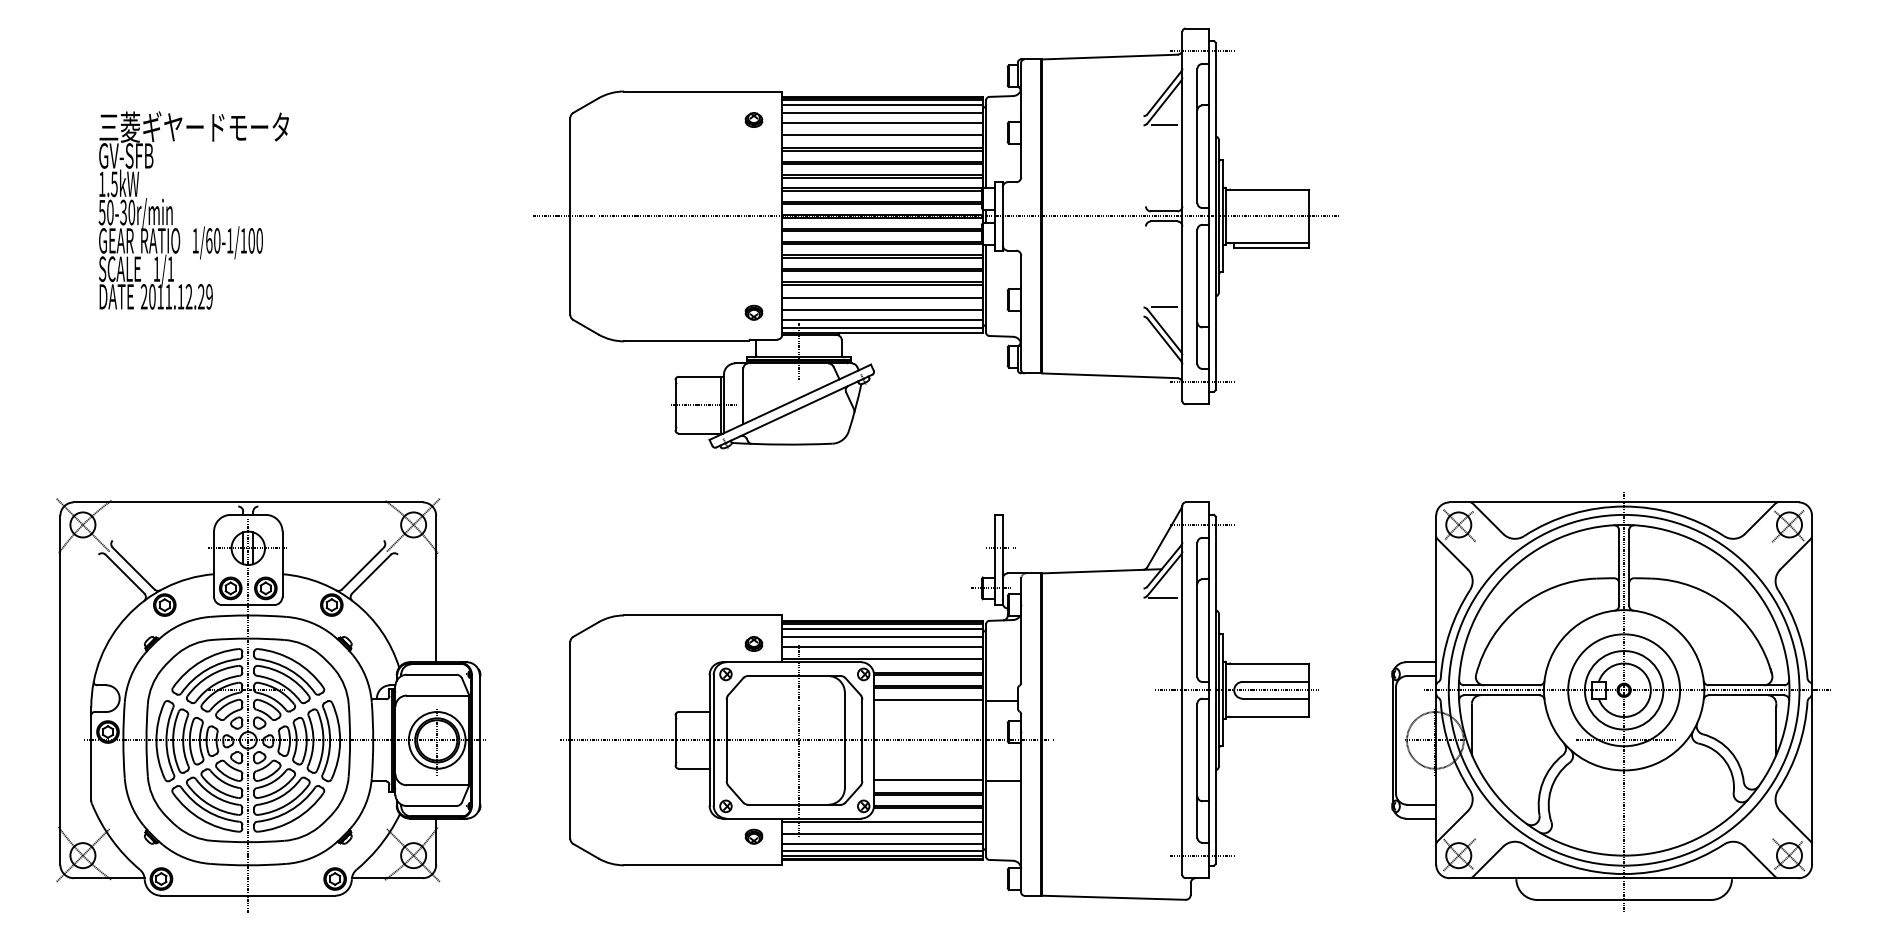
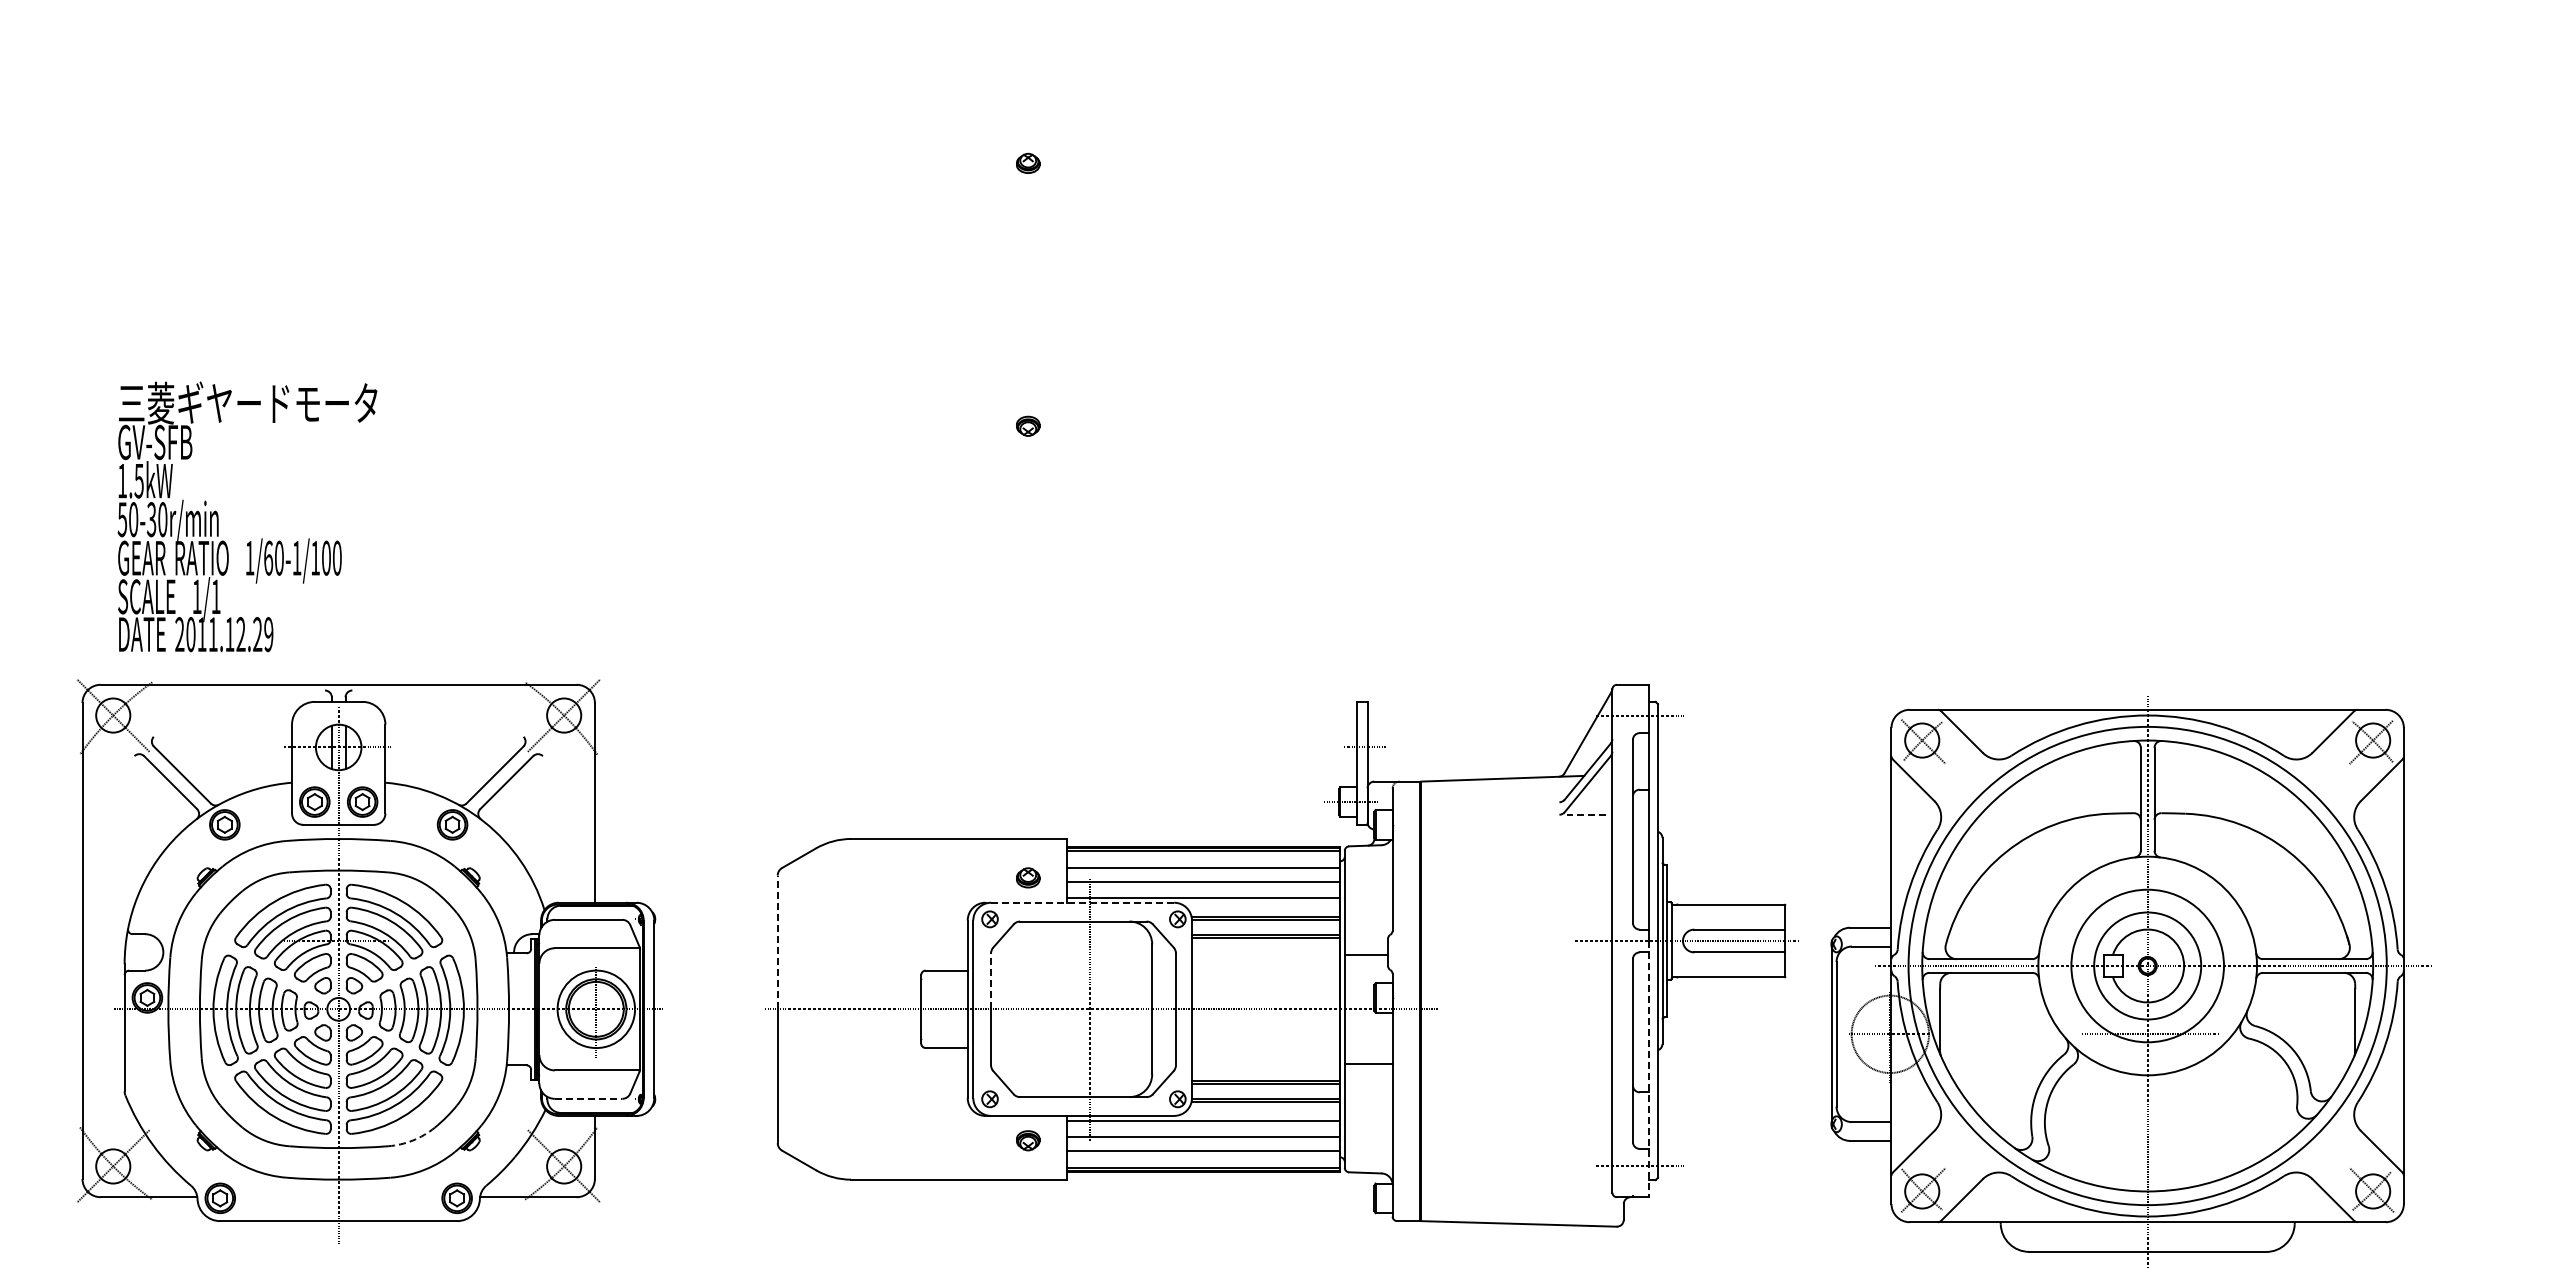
text: (193, 210) -> (247, 516), moved
part: (936, 238) -> (1276, 324), removed
line: (1163, 597) -> (1586, 814), solid -> dashed
line: (882, 629) -> (1203, 857), removed
line: (791, 662) -> (1079, 902), solid -> dashed
line: (570, 691) -> (777, 942), solid -> dashed
line: (927, 700) -> (1265, 954), removed
part: (1611, 701) -> (2130, 981), moved
line: (727, 719) -> (991, 981), solid -> dashed
line: (927, 780) -> (1265, 1063), removed
line: (1208, 784) -> (1648, 1069), solid -> dashed
line: (431, 805) -> (588, 1098), solid -> dashed
arc: (302, 836) -> (412, 1140), solid -> dashed
line: (882, 851) -> (1203, 1160), removed

